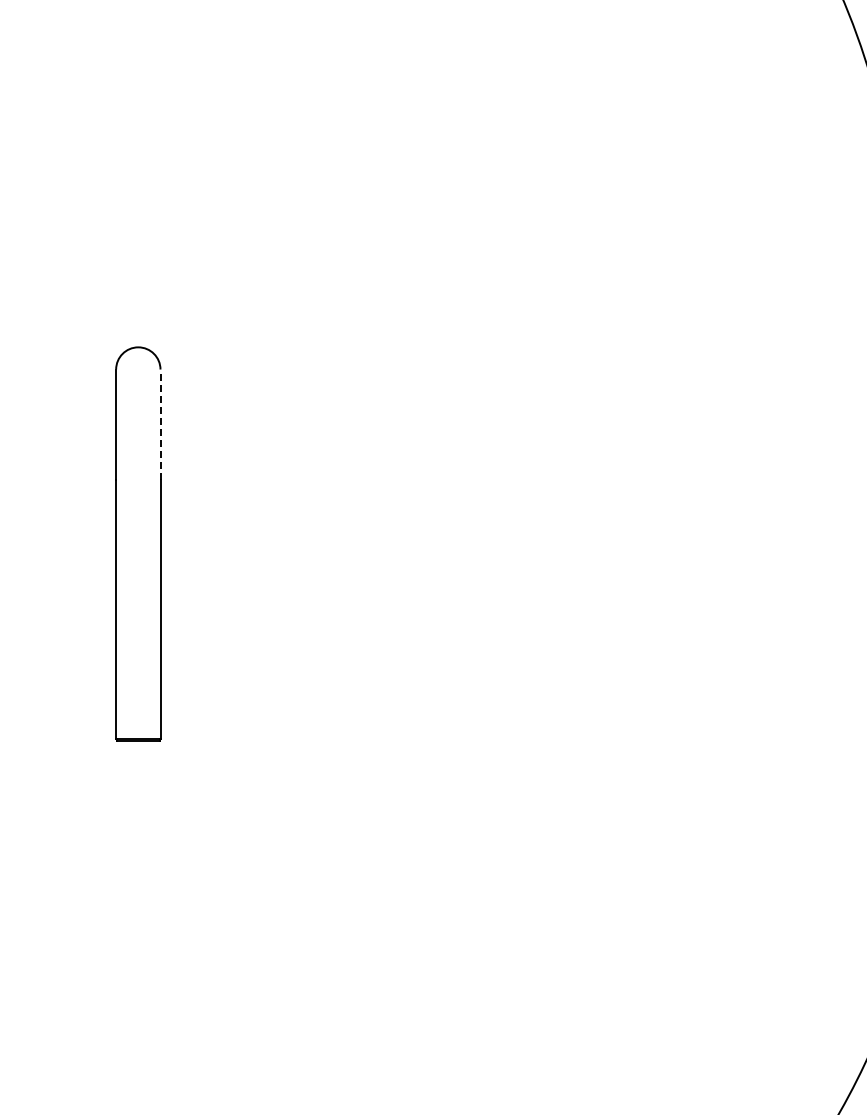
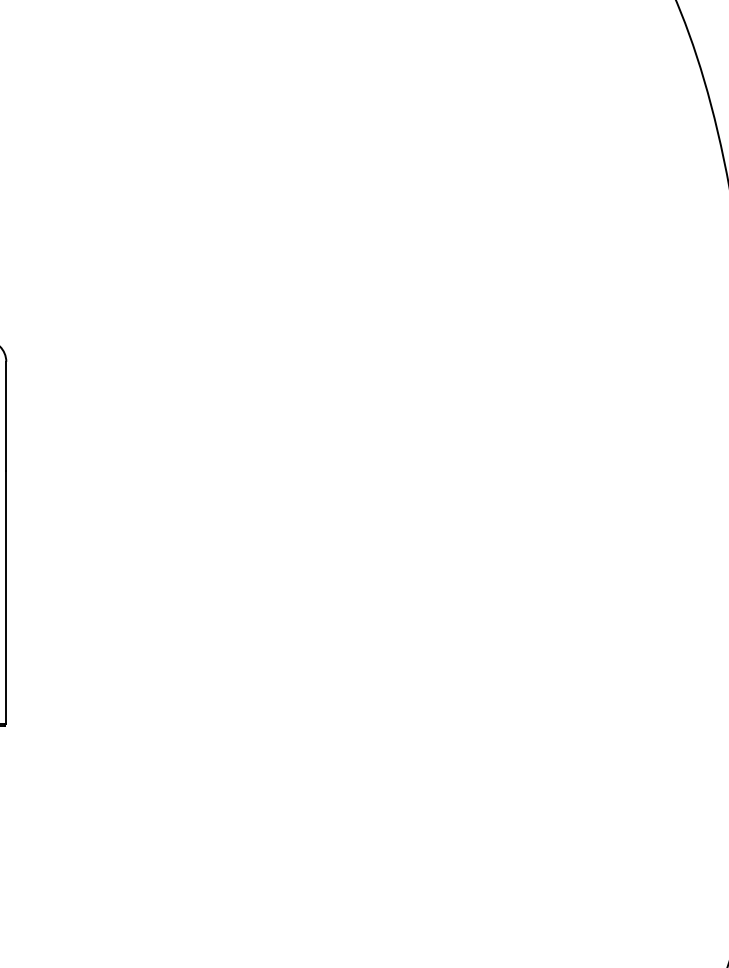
line: (160, 424) -> (6, 415), dashed -> solid

